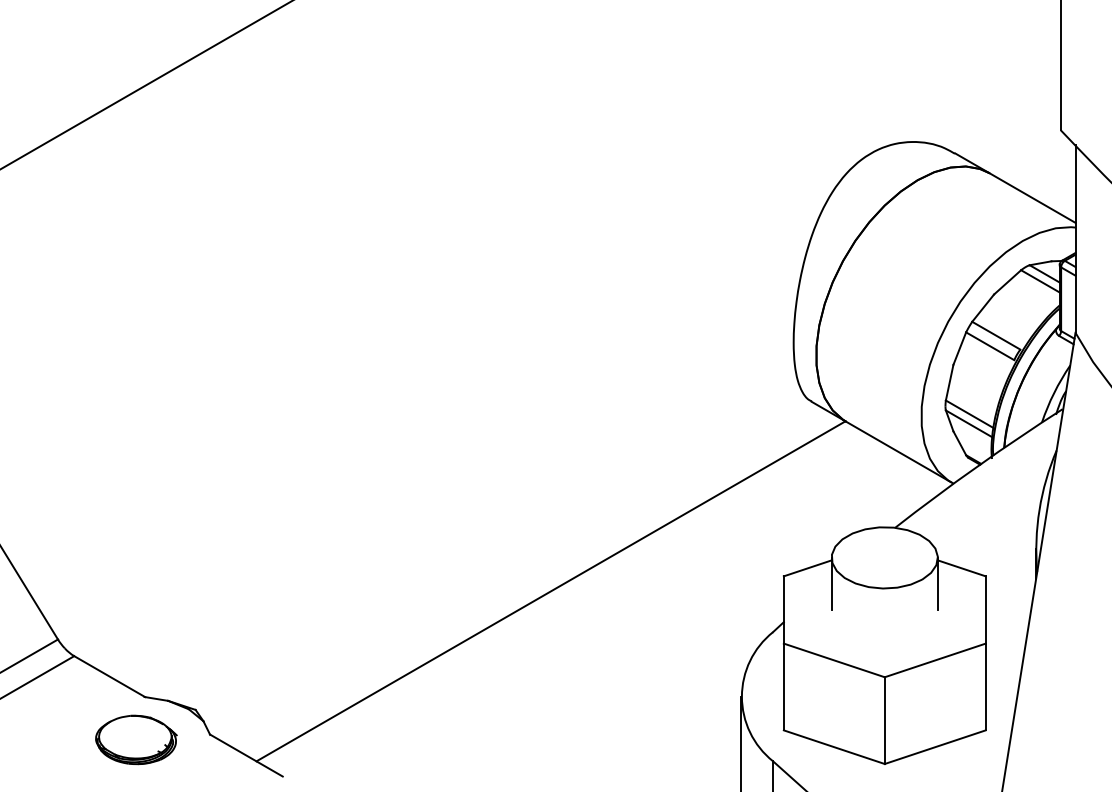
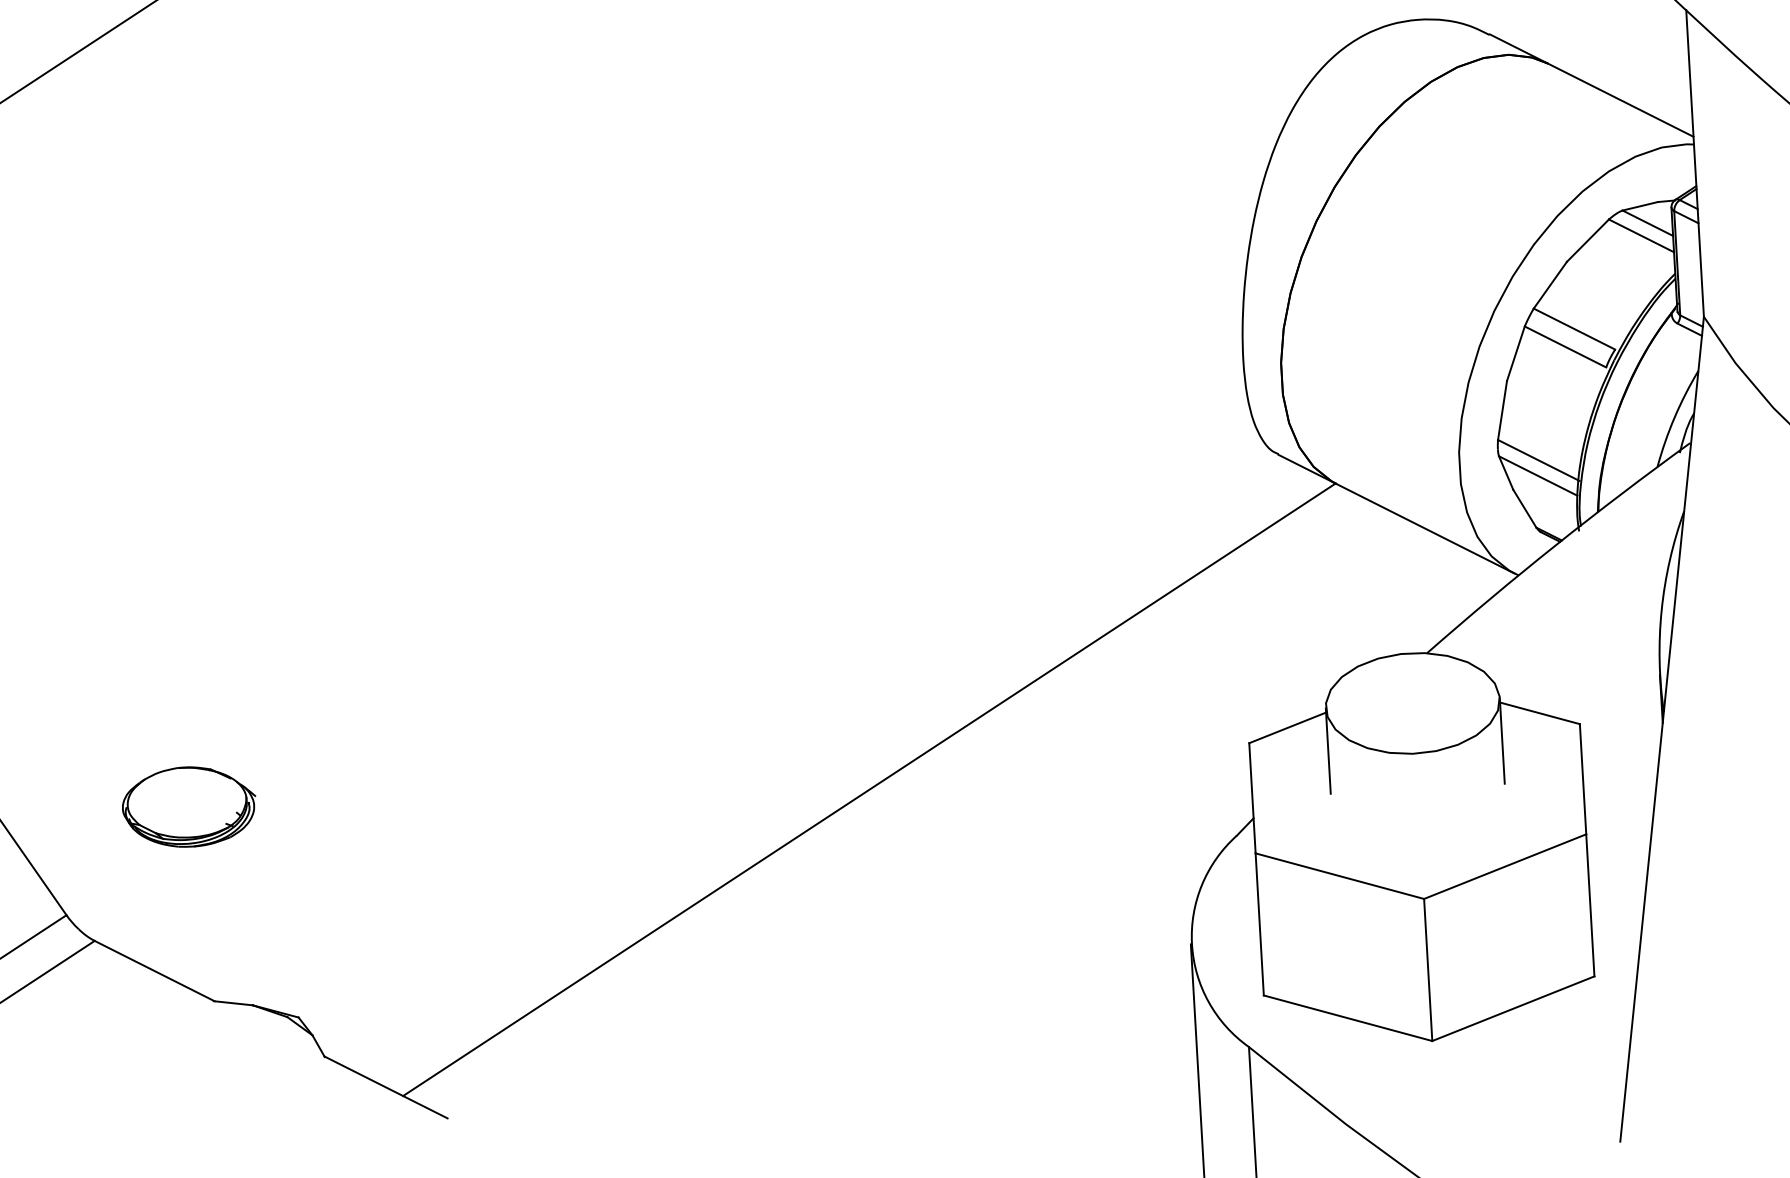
part: (136, 739) -> (189, 806), moved

